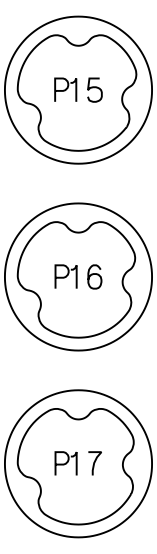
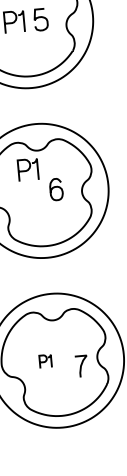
part: (65, 276) -> (27, 169), moved
part: (65, 463) -> (45, 361), size x0.6
curve: (94, 463) -> (81, 366), moved

